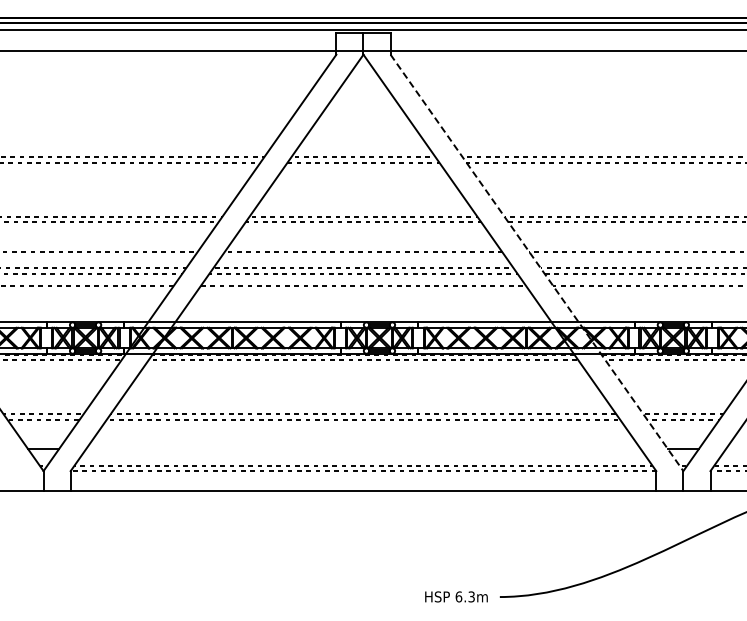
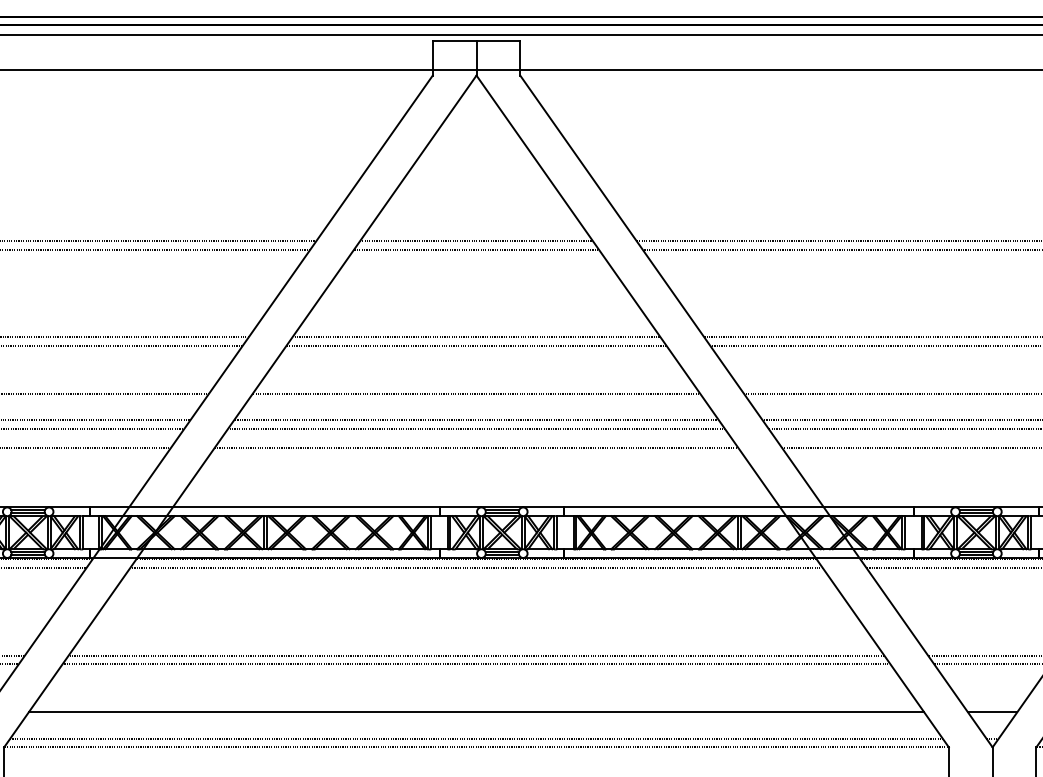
line: (536, 262) -> (755, 410), dashed -> solid
line: (363, 449) -> (476, 712), added

